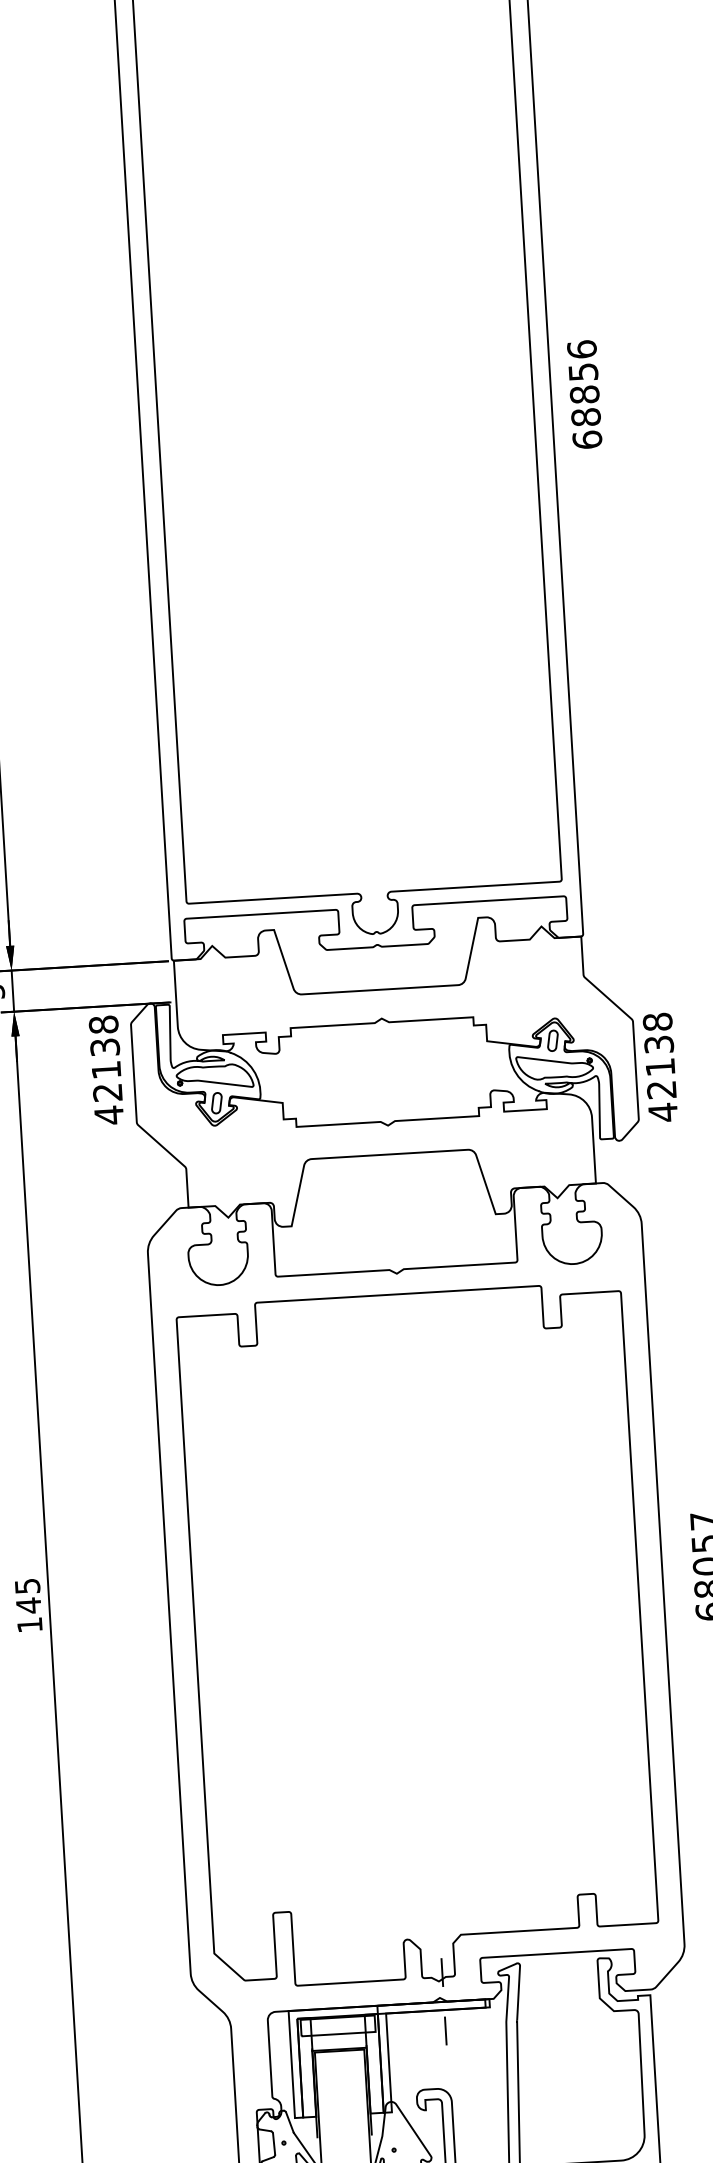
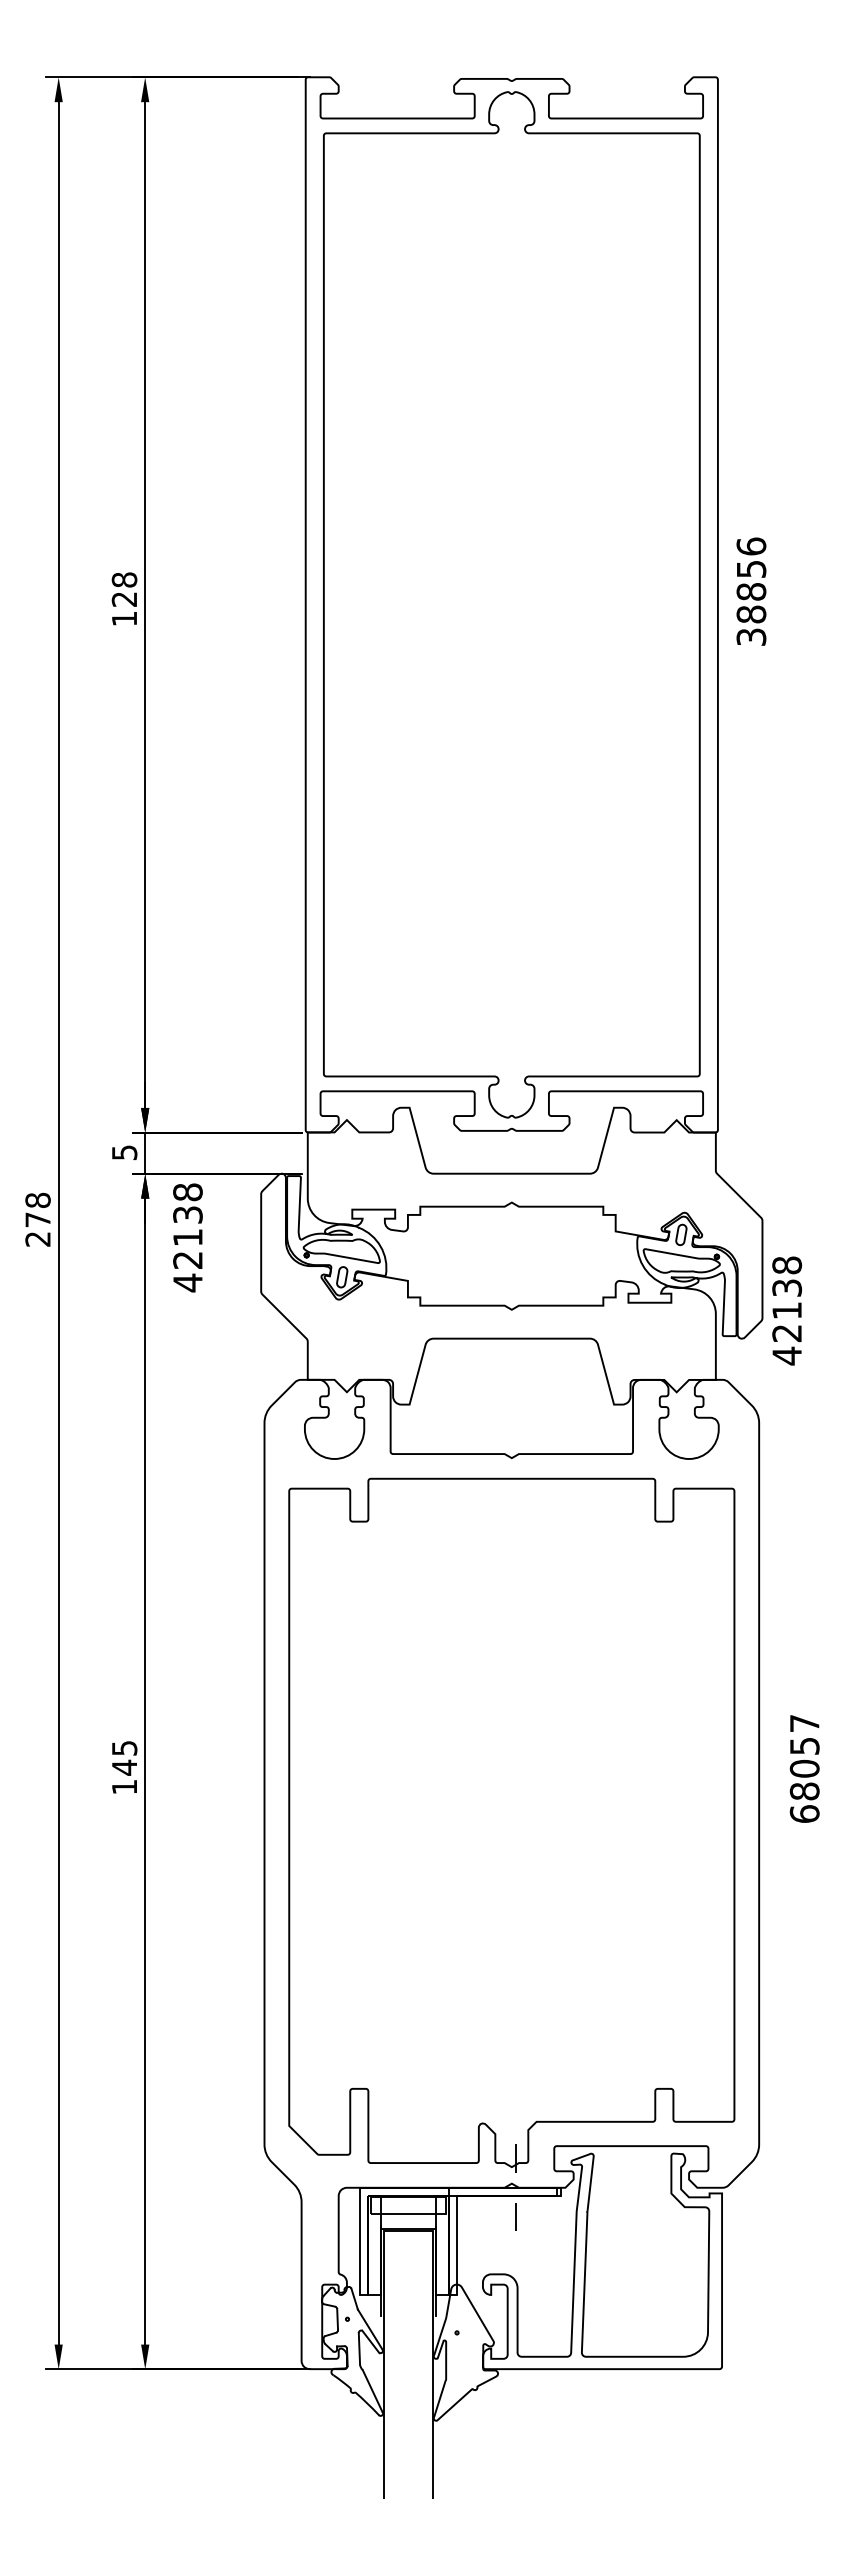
text: (587, 439) -> (751, 636), 68856 -> 38856
text: (660, 1067) -> (787, 1310), moved
text: (105, 1069) -> (187, 1237), moved

